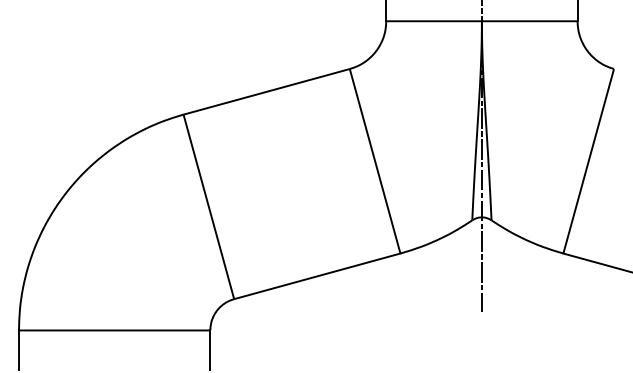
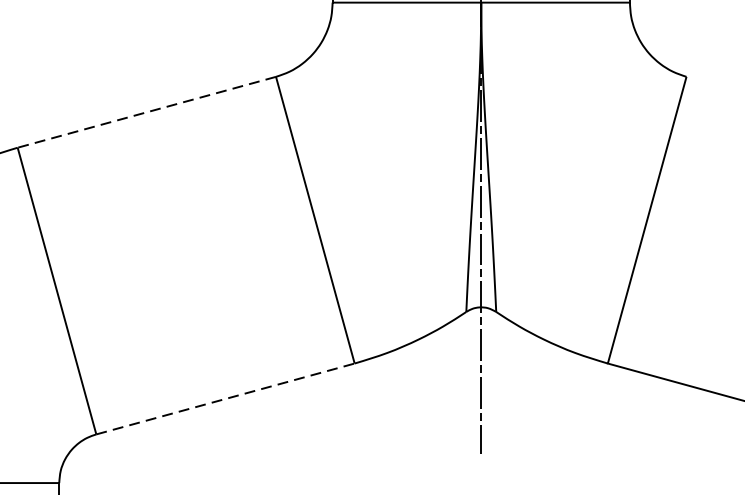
line: (266, 91) -> (146, 111), solid -> dashed
line: (317, 276) -> (225, 399), solid -> dashed

